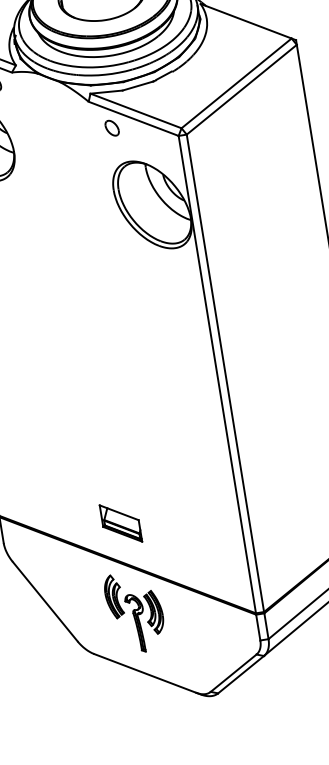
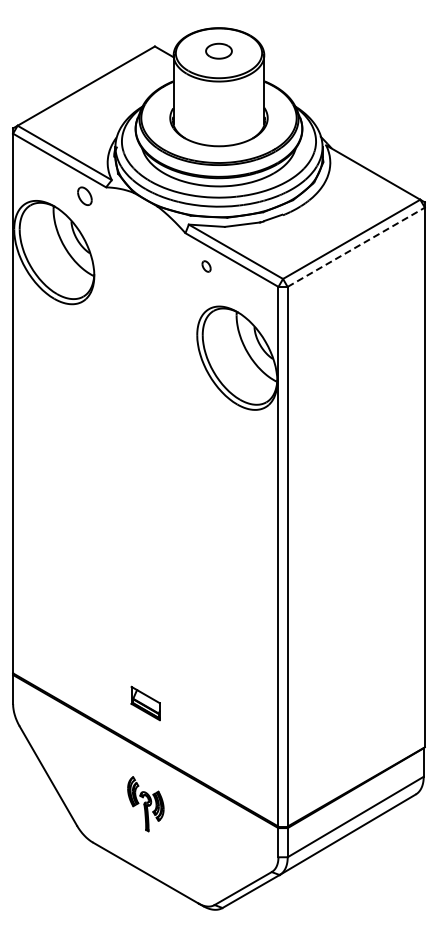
line: (242, 89) -> (356, 247), solid -> dashed
part: (112, 128) -> (206, 266), size x0.6
part: (120, 523) -> (145, 703), size x0.7
part: (135, 612) -> (145, 804), size x0.6

